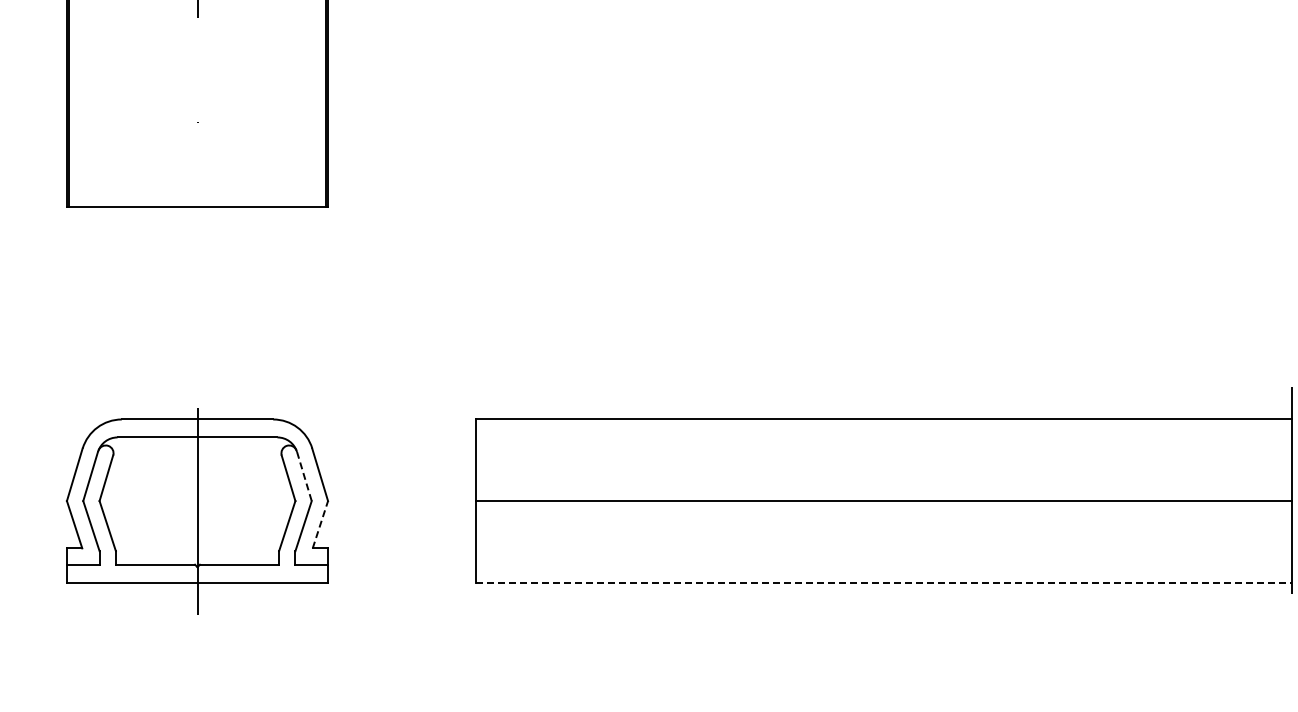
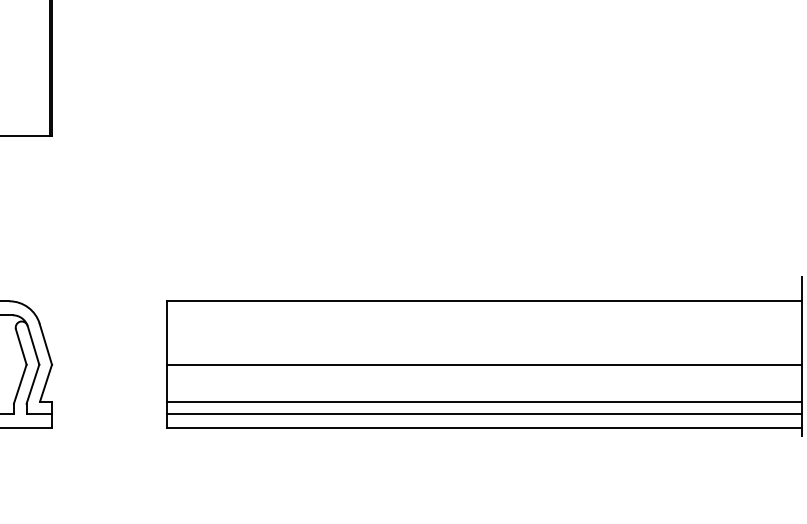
line: (304, 476) -> (33, 345), dashed -> solid
line: (320, 524) -> (46, 382), dashed -> solid
line: (884, 548) -> (484, 401), added
line: (884, 564) -> (484, 414), added
line: (884, 582) -> (484, 428), dashed -> solid

